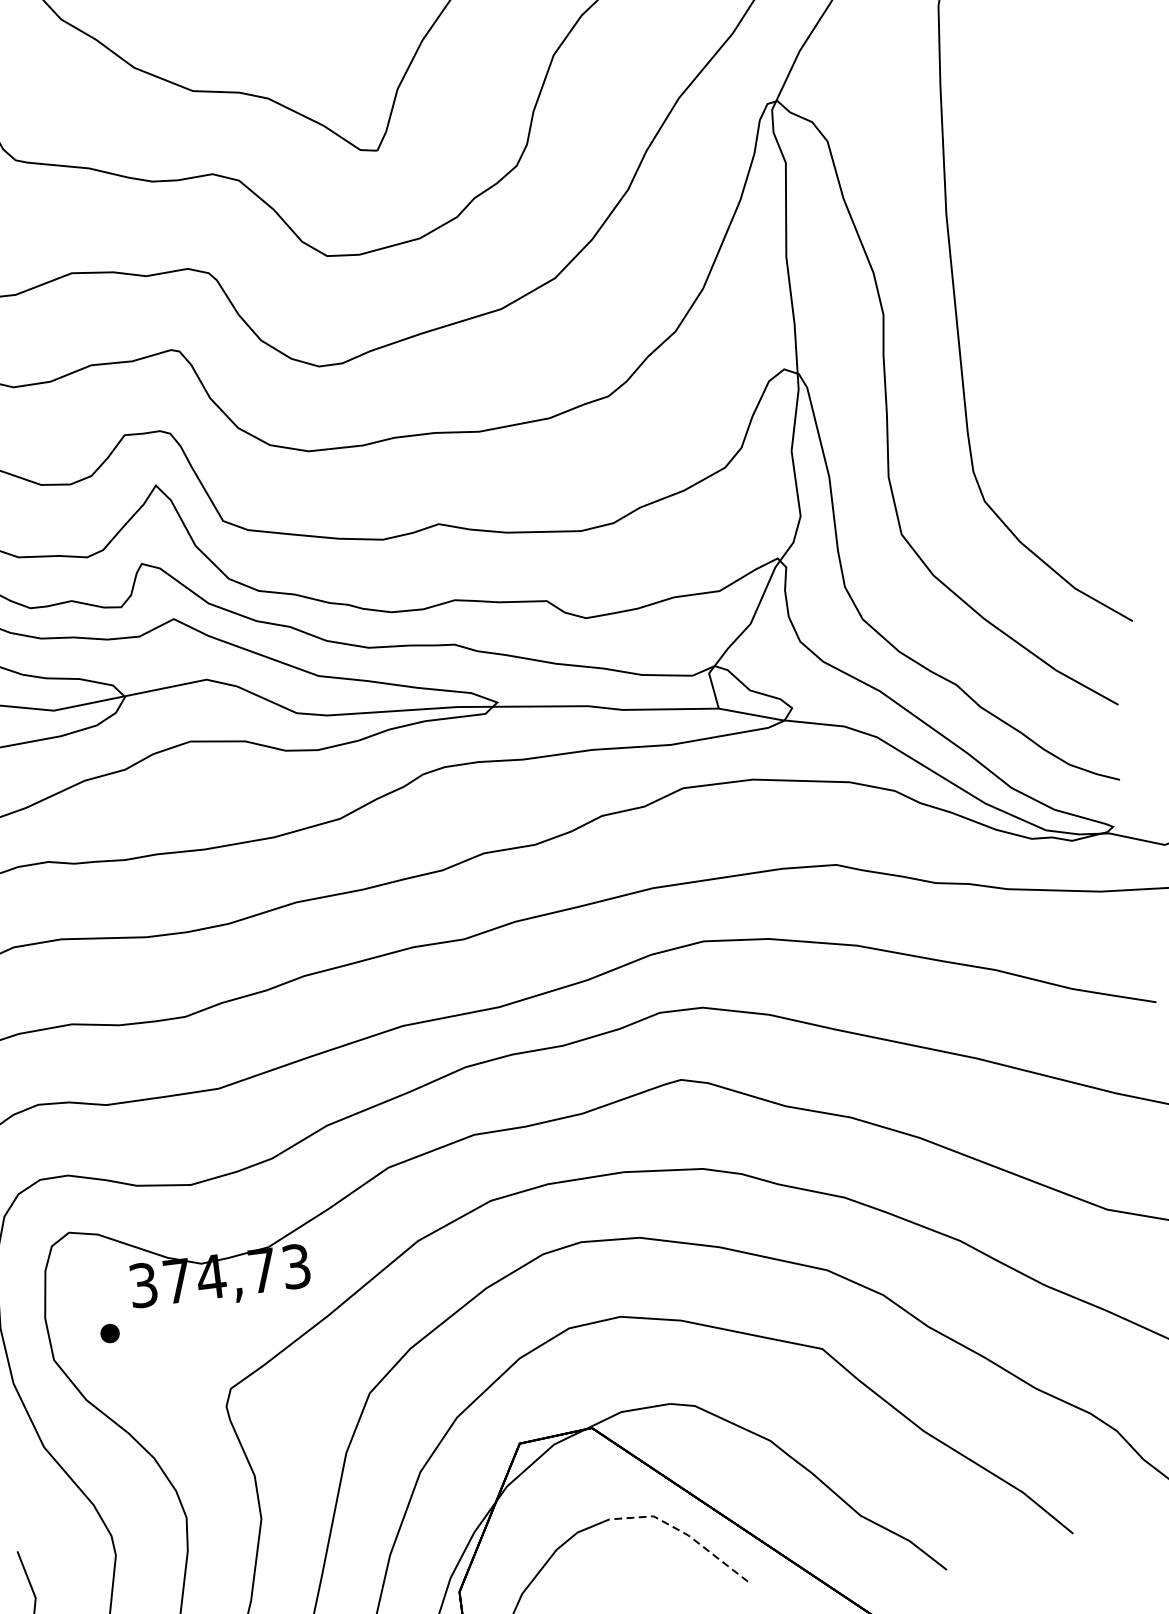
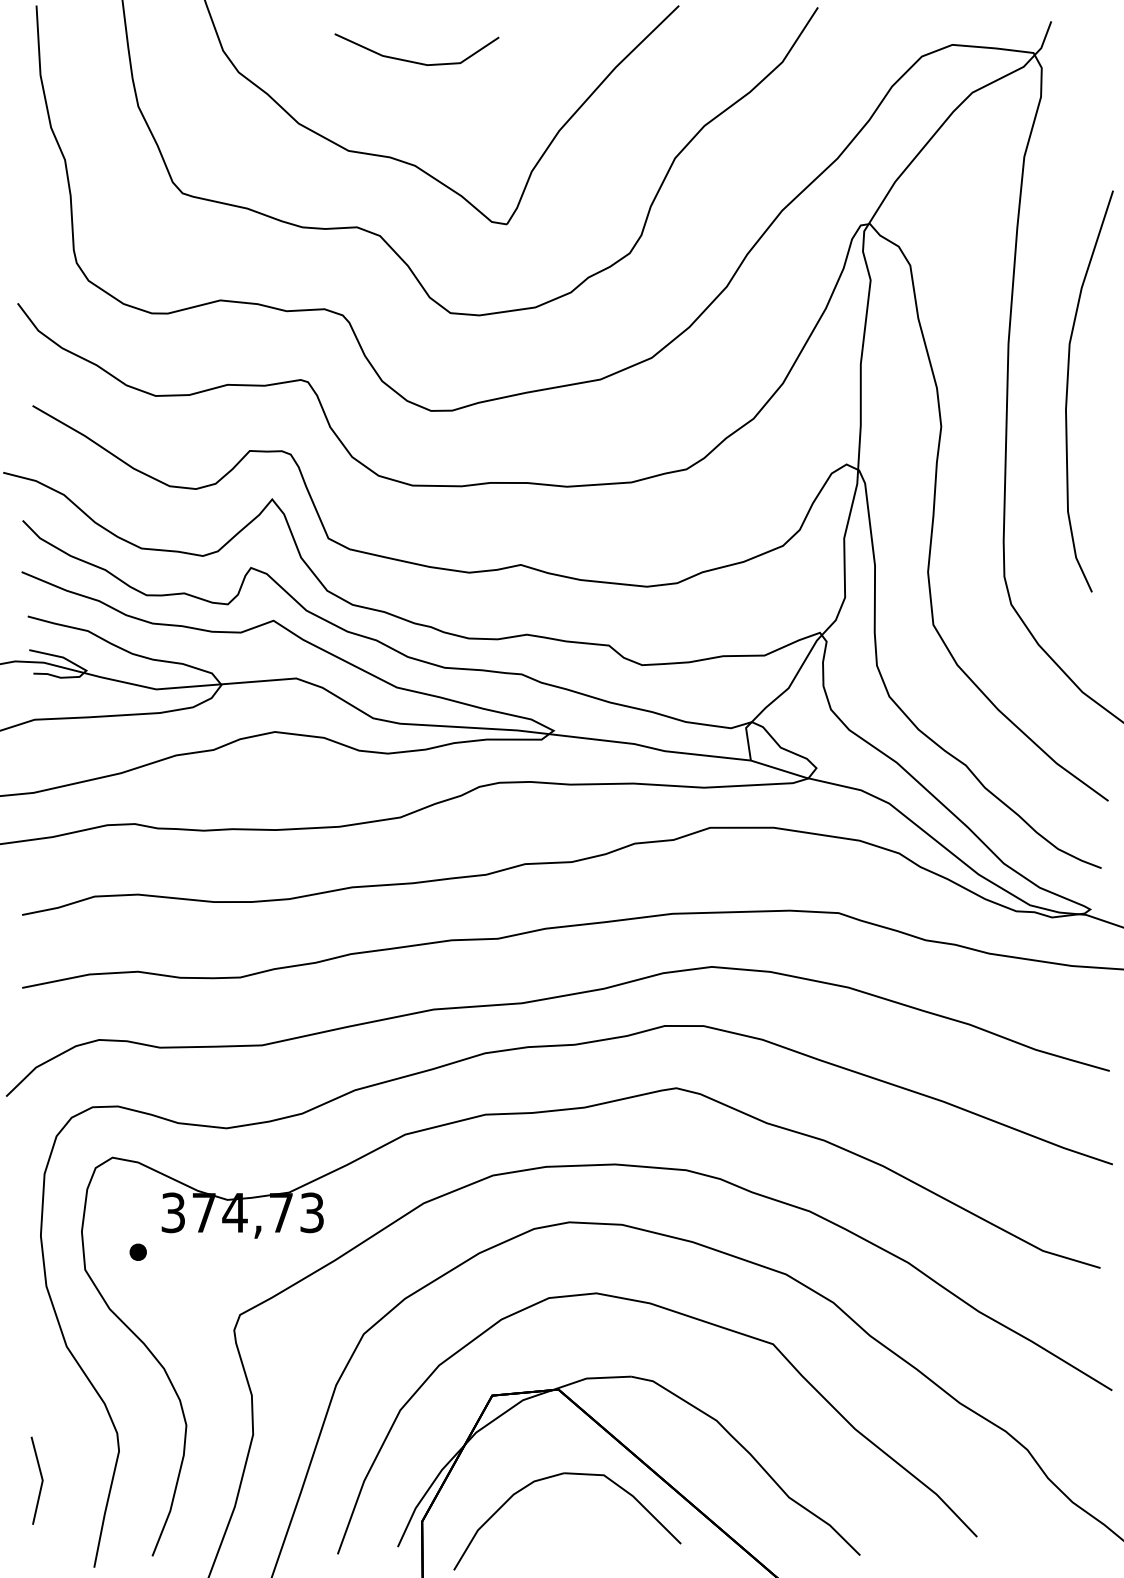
curve: (1018, 255) -> (1068, 388), added
line: (684, 1532) -> (629, 1493), dashed -> solid

